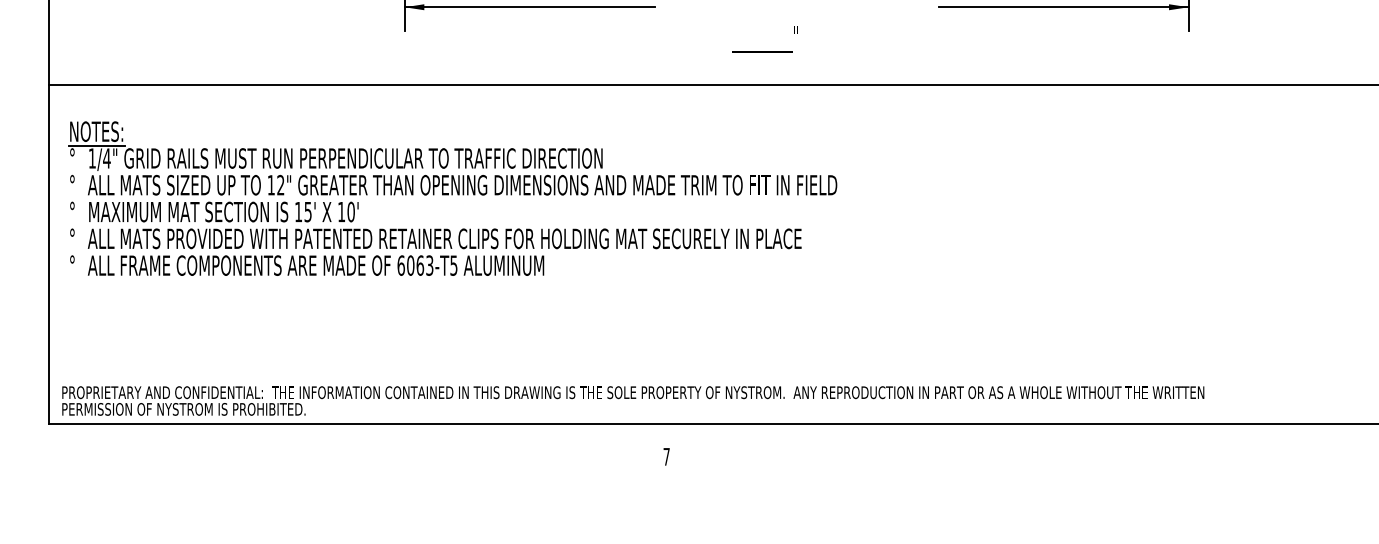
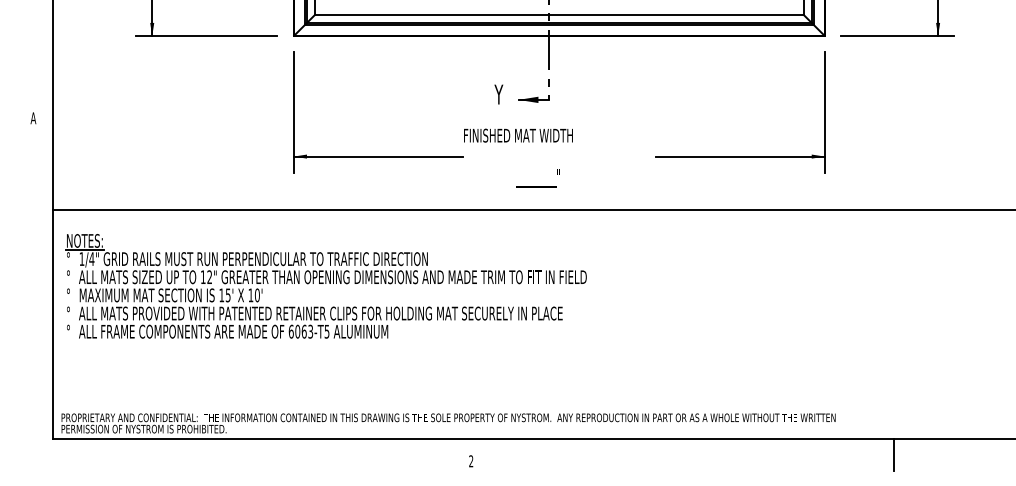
line: (1291, 448) -> (894, 455), added
text: (667, 457) -> (471, 461), 7 -> 2

